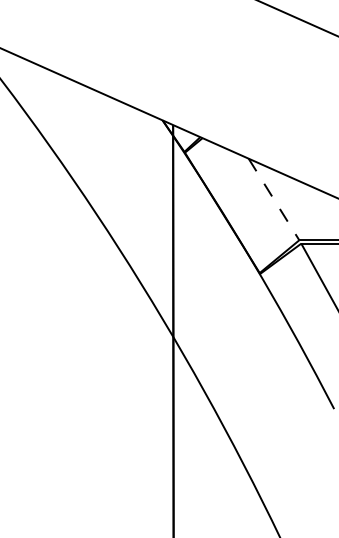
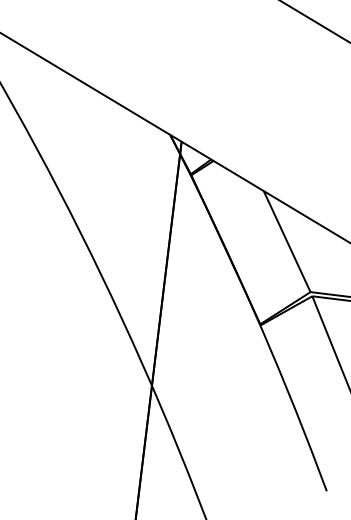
line: (274, 199) -> (287, 241), dashed -> solid

